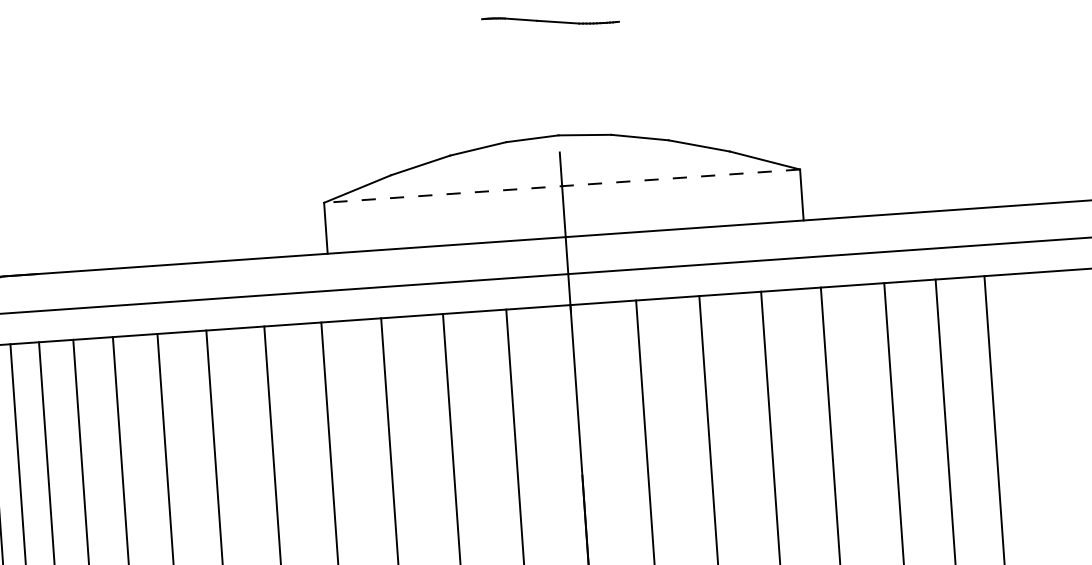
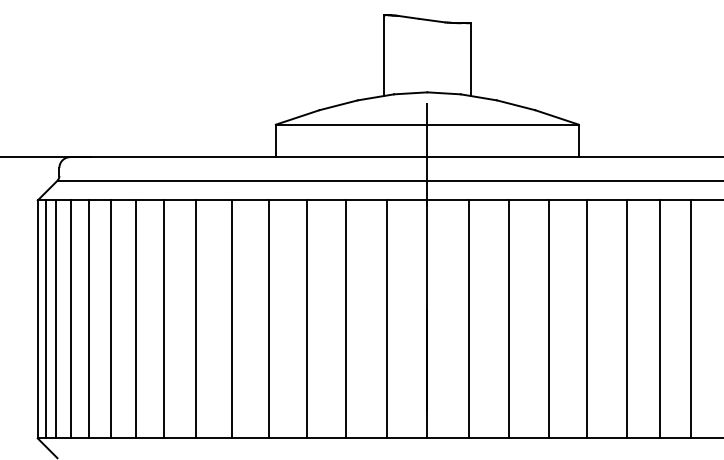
line: (622, 79) -> (470, 59), added
line: (487, 82) -> (384, 55), added
line: (560, 185) -> (426, 124), dashed -> solid

